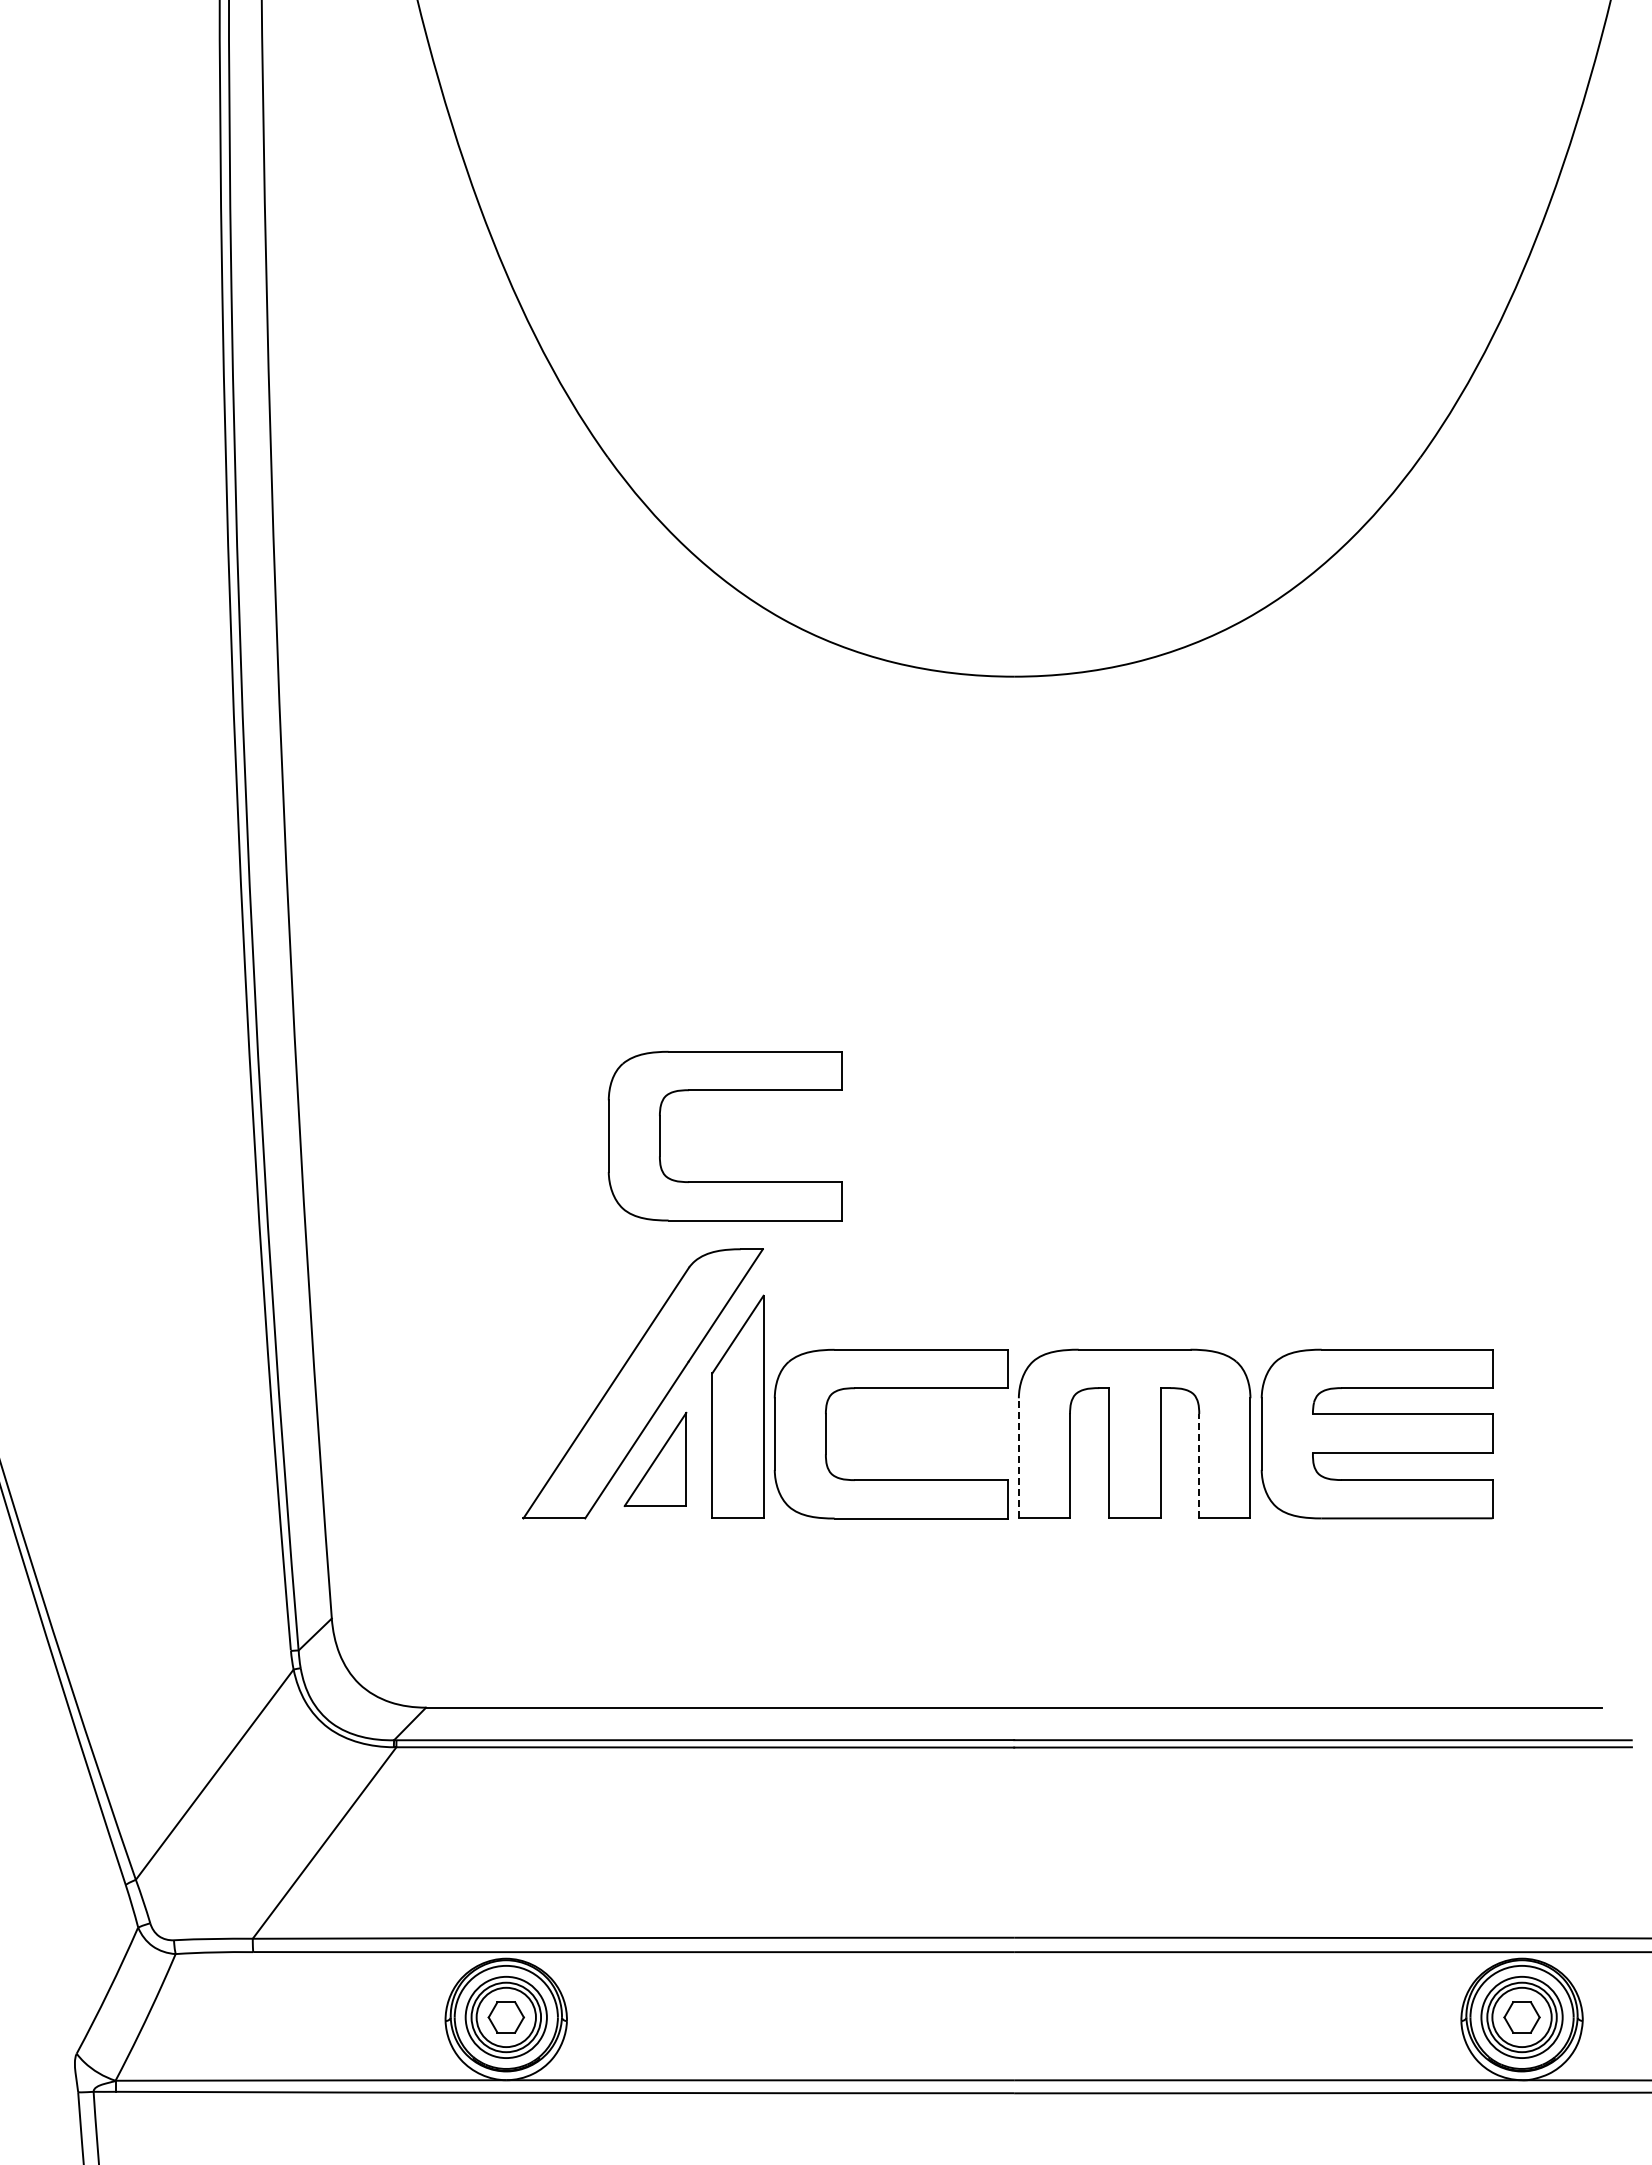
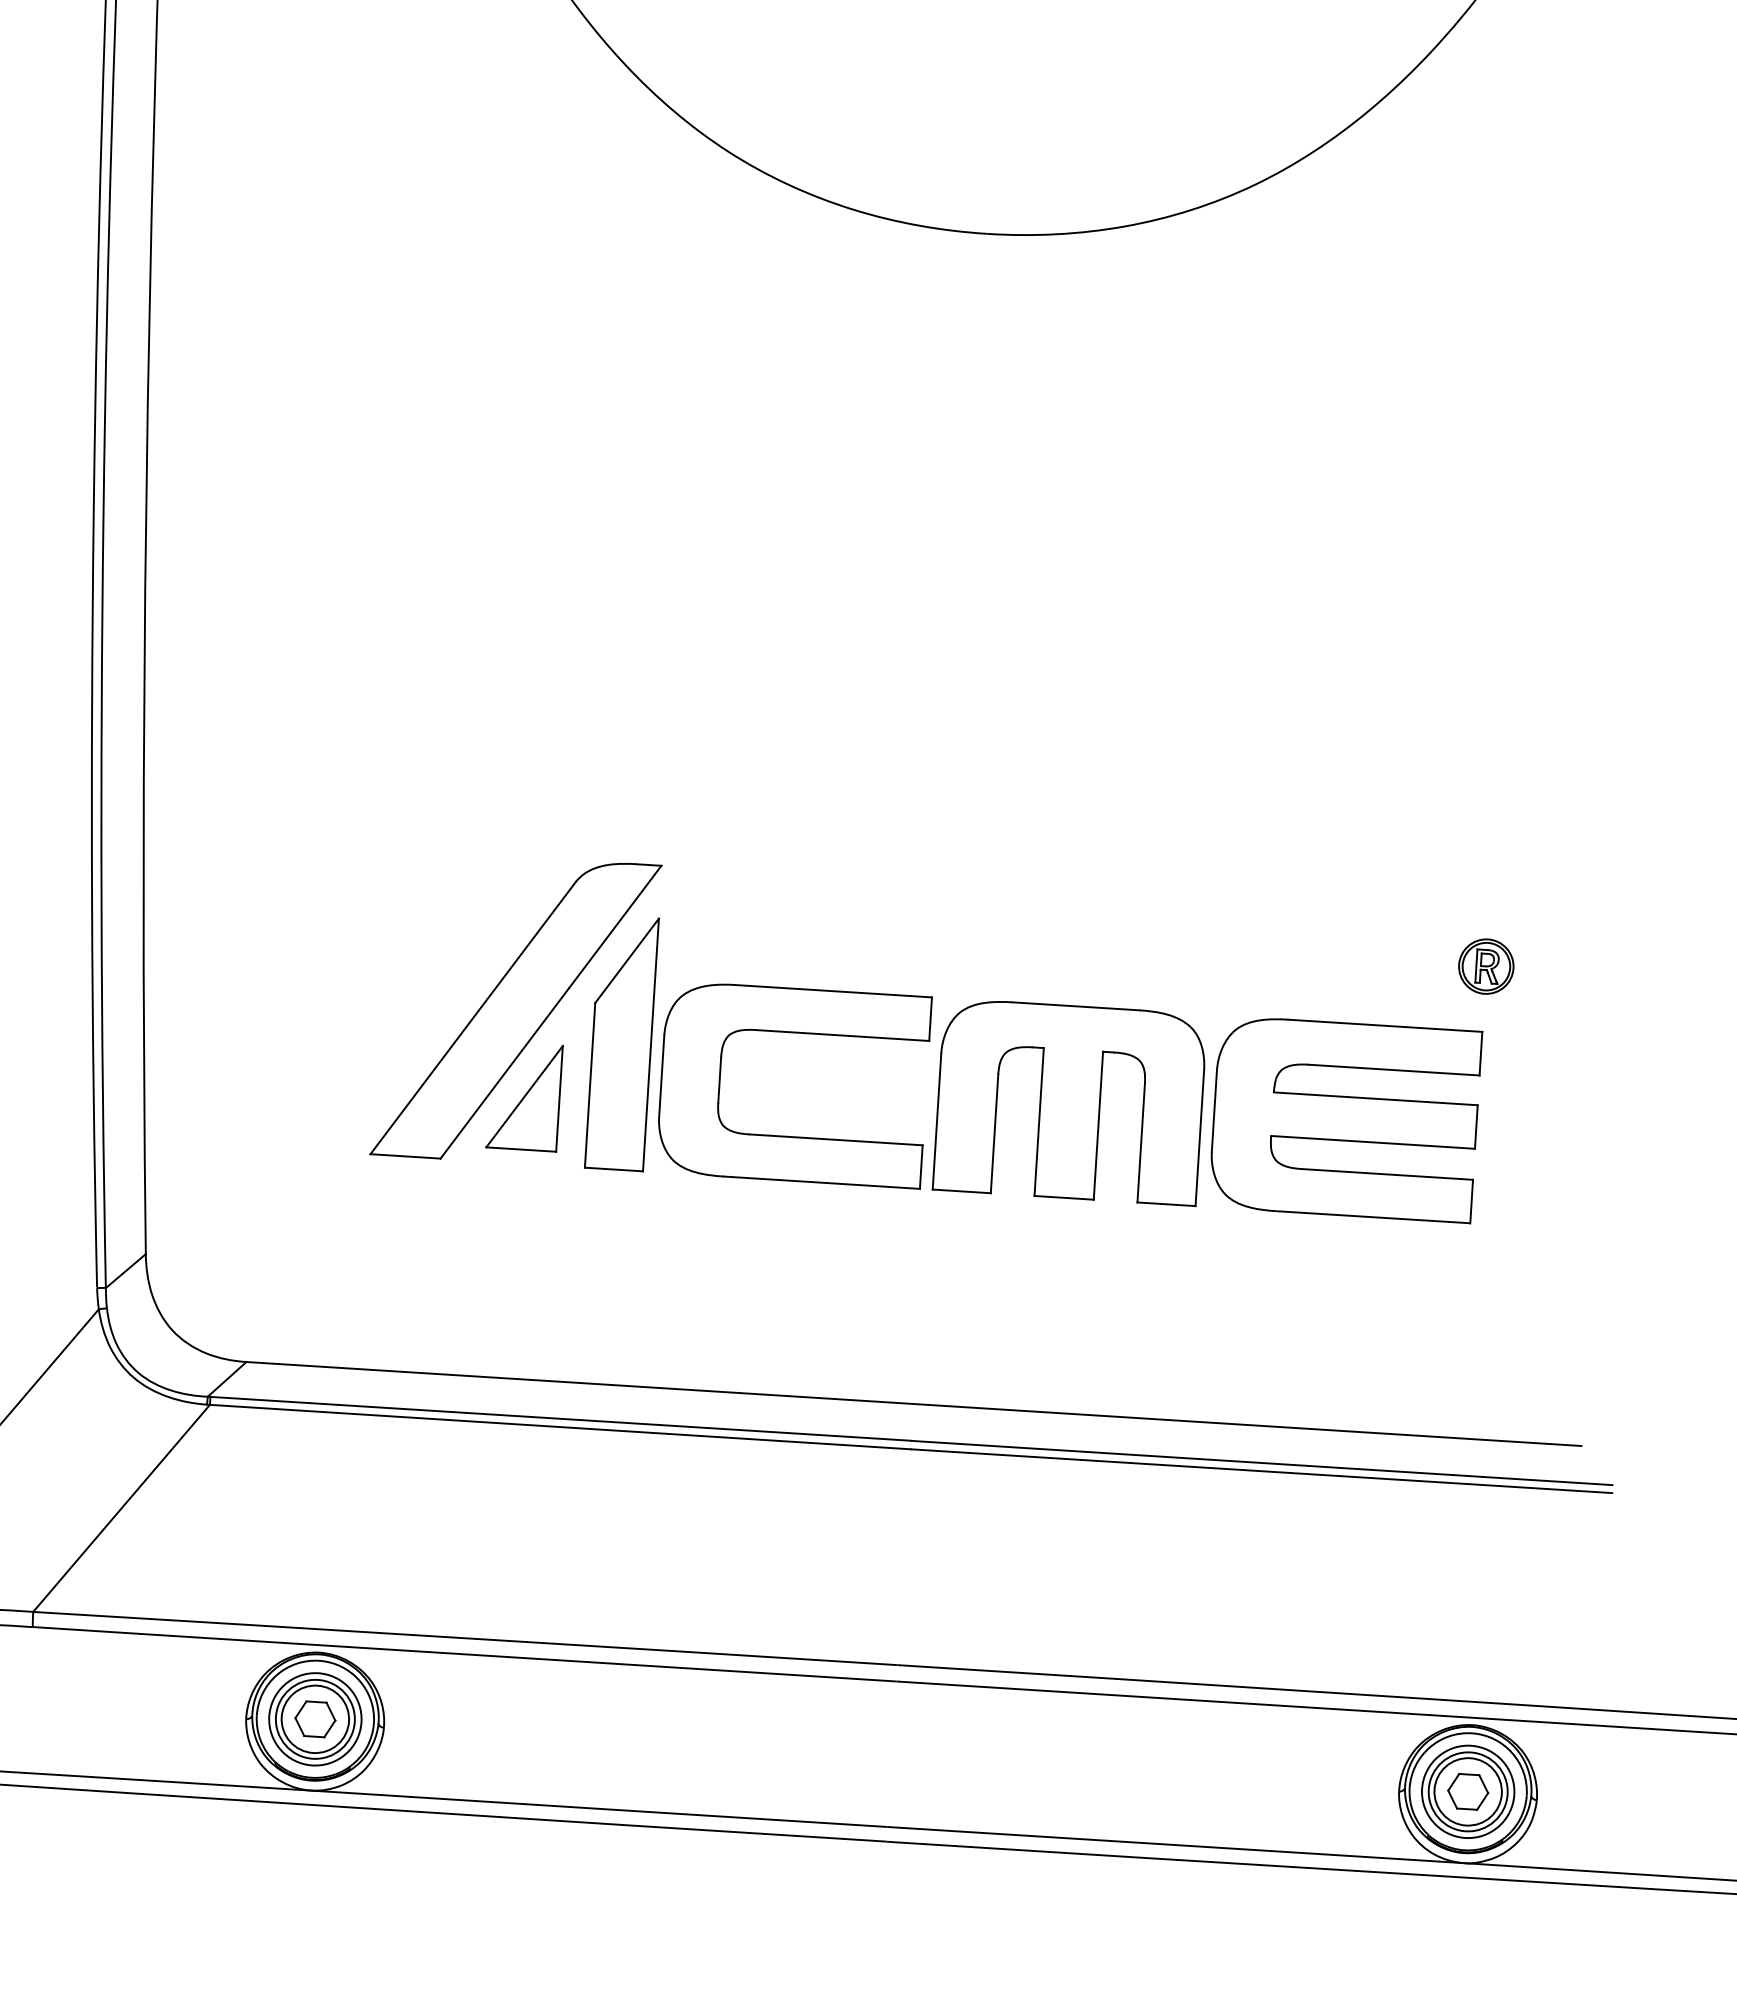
part: (724, 1090) -> (629, 682), removed
part: (1492, 1292) -> (1486, 966), added
line: (1018, 1457) -> (936, 1120), dashed -> solid
line: (1199, 1465) -> (1141, 1142), dashed -> solid

